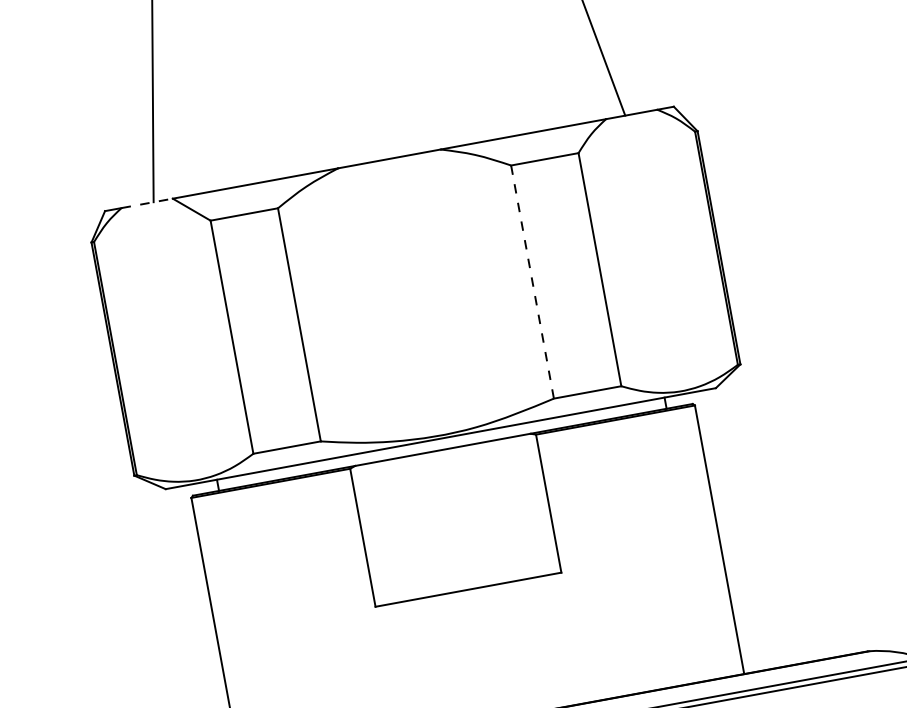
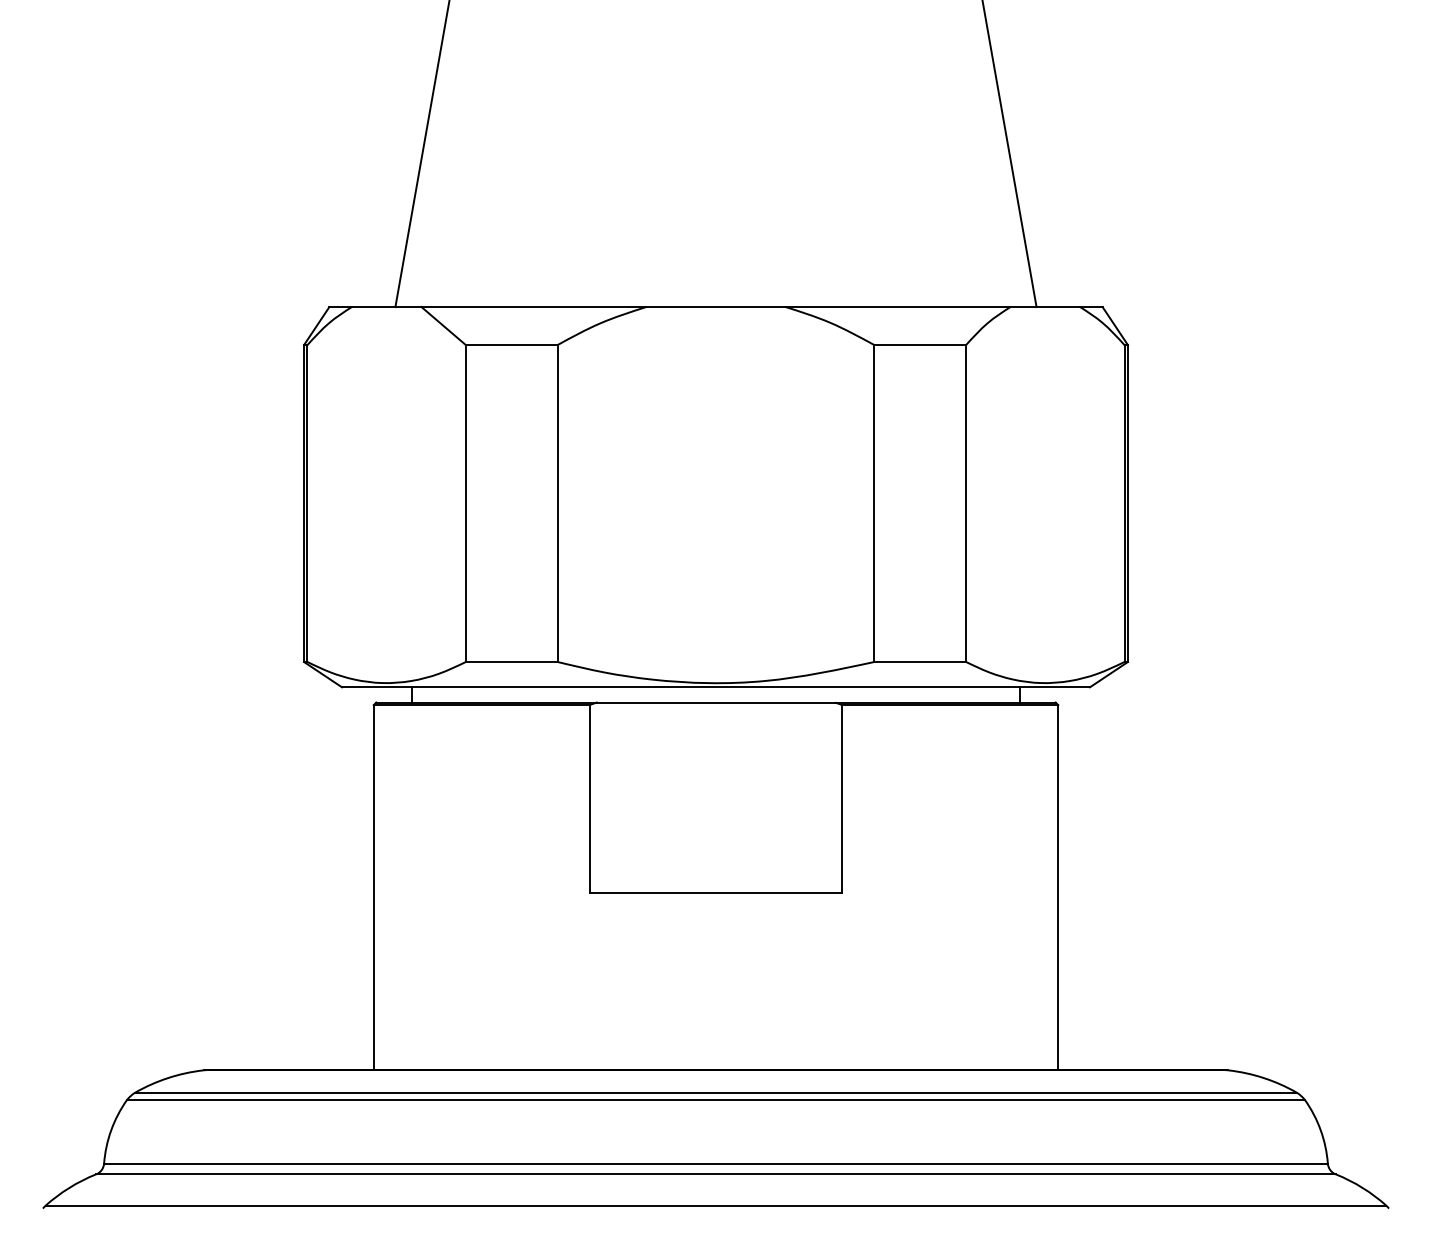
line: (147, 203) -> (386, 307), dashed -> solid
line: (532, 282) -> (874, 503), dashed -> solid

